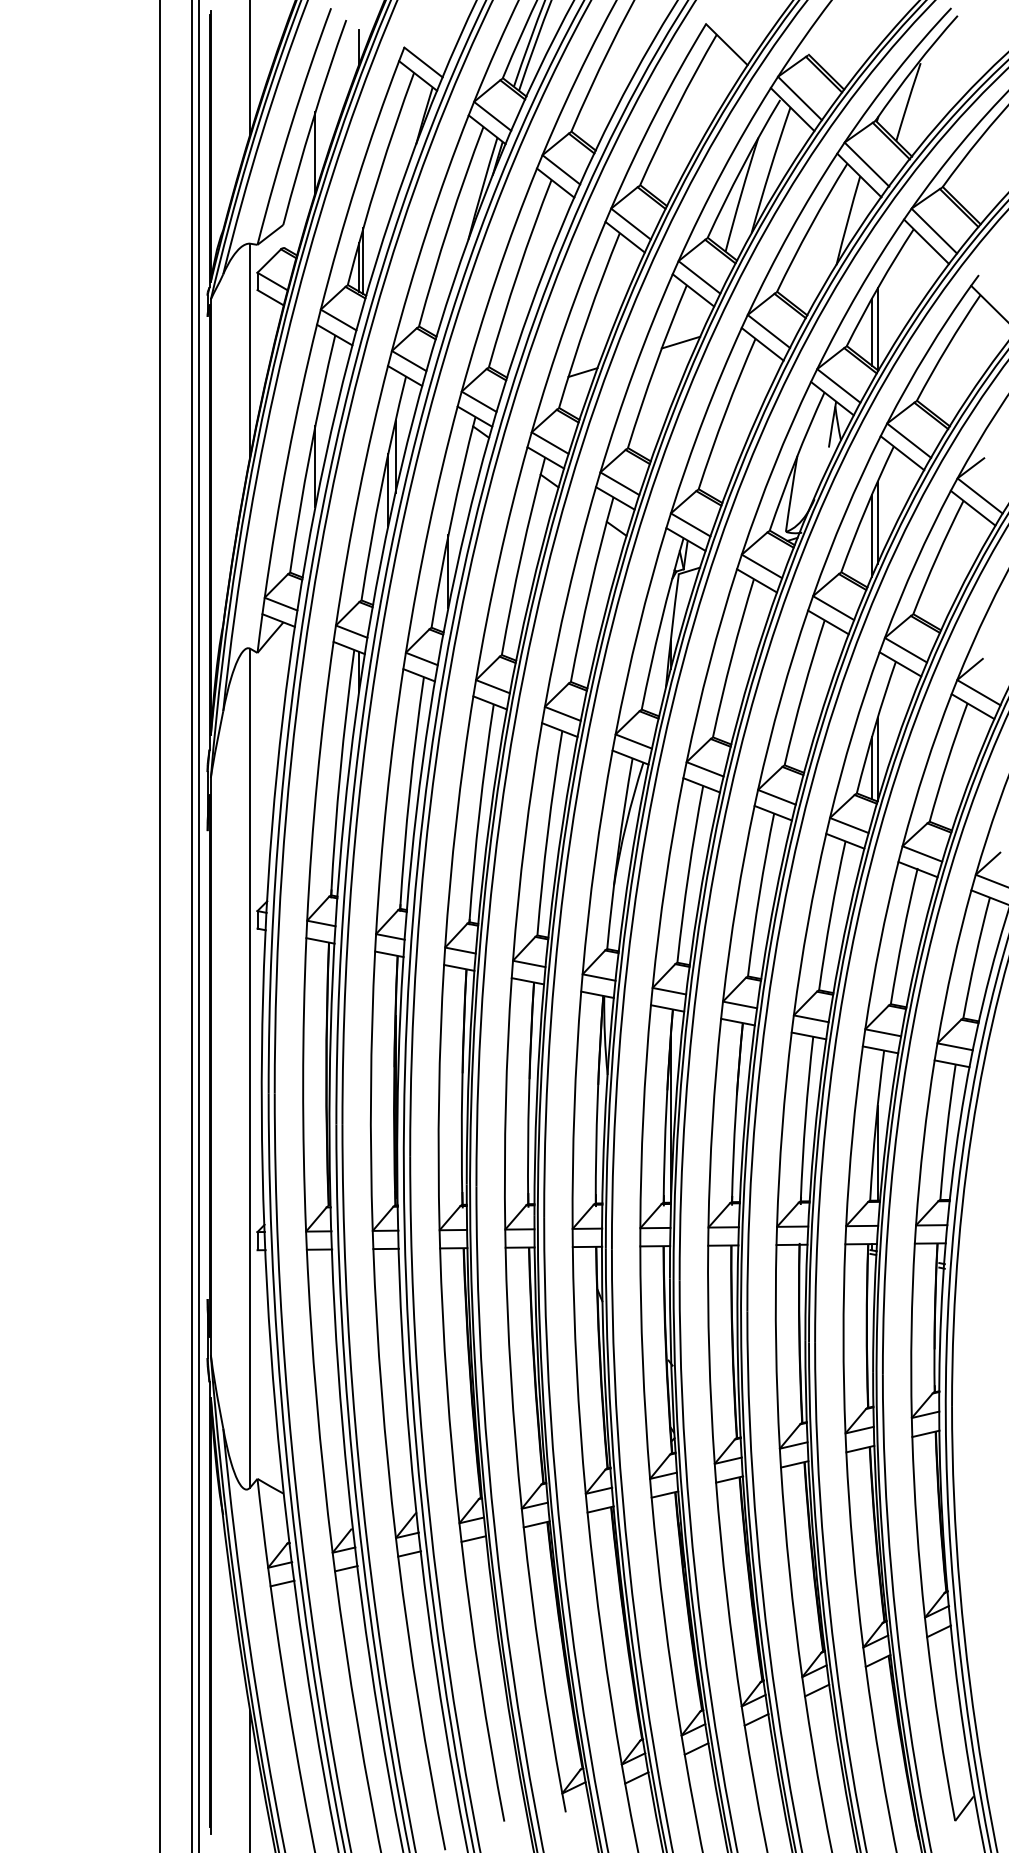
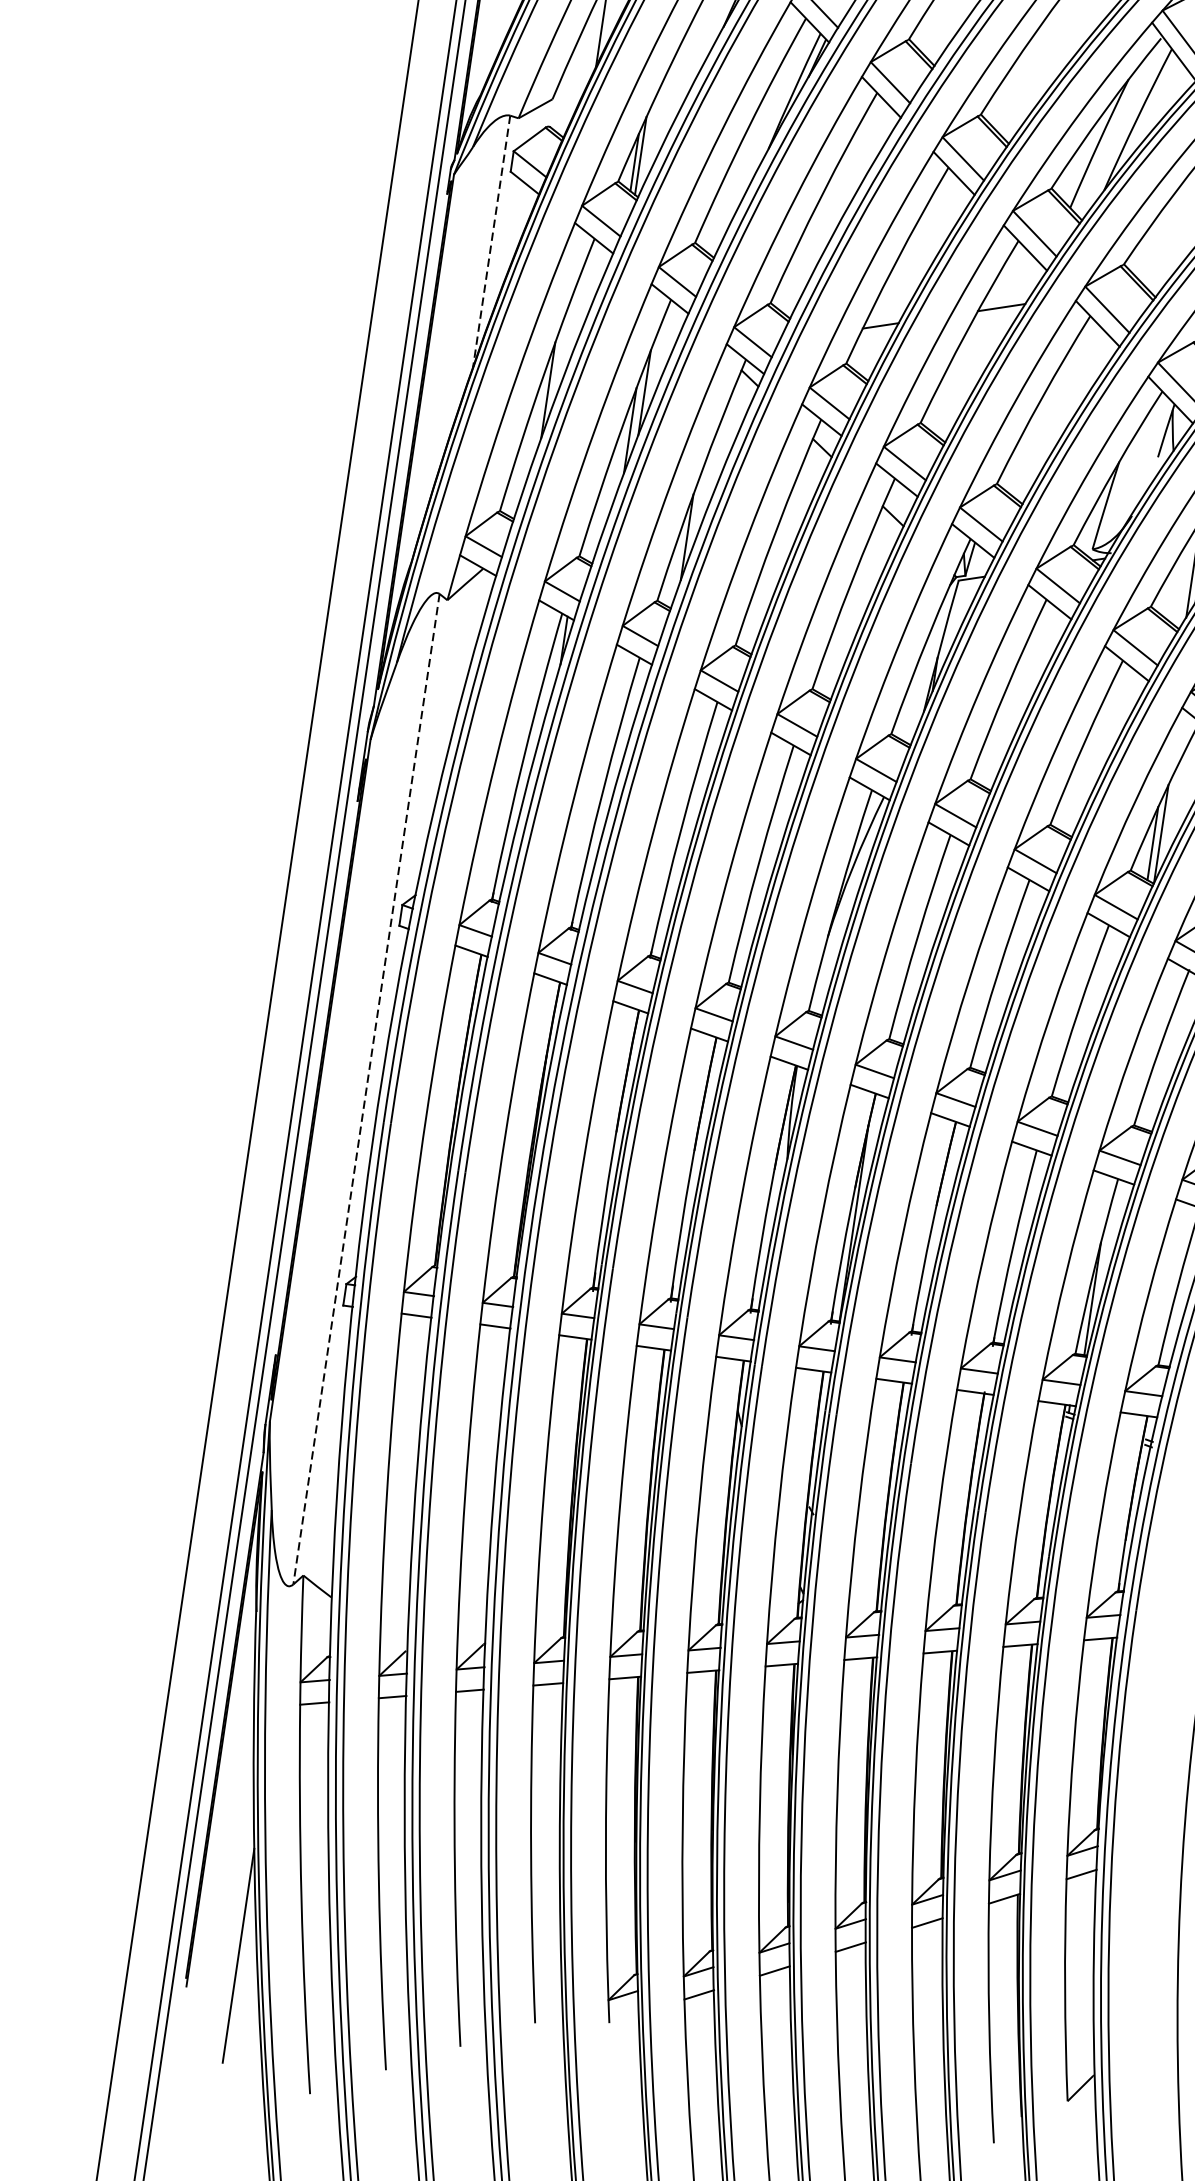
line: (250, 350) -> (491, 241), solid -> dashed
line: (250, 1068) -> (366, 1089), solid -> dashed

